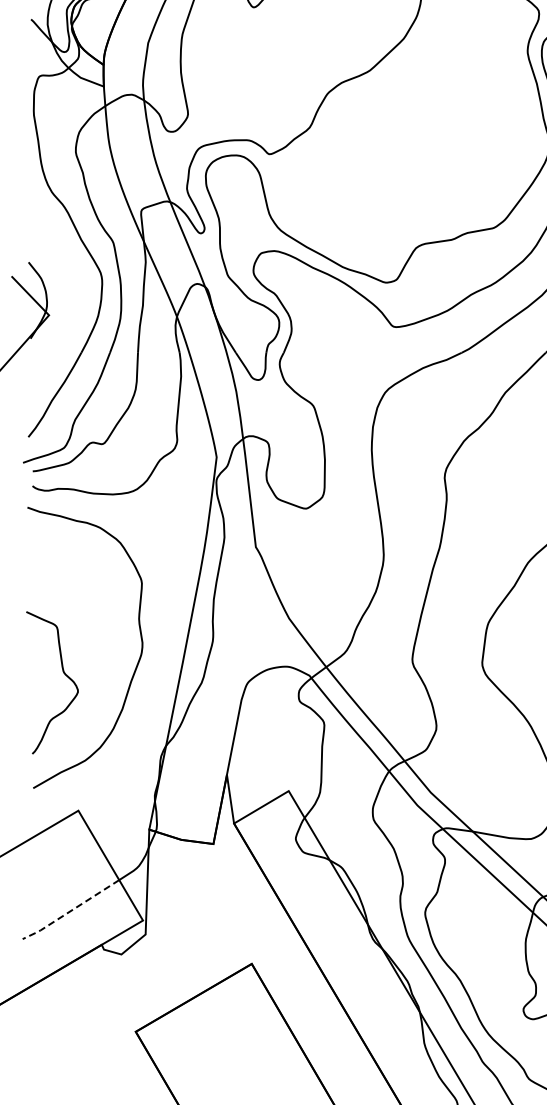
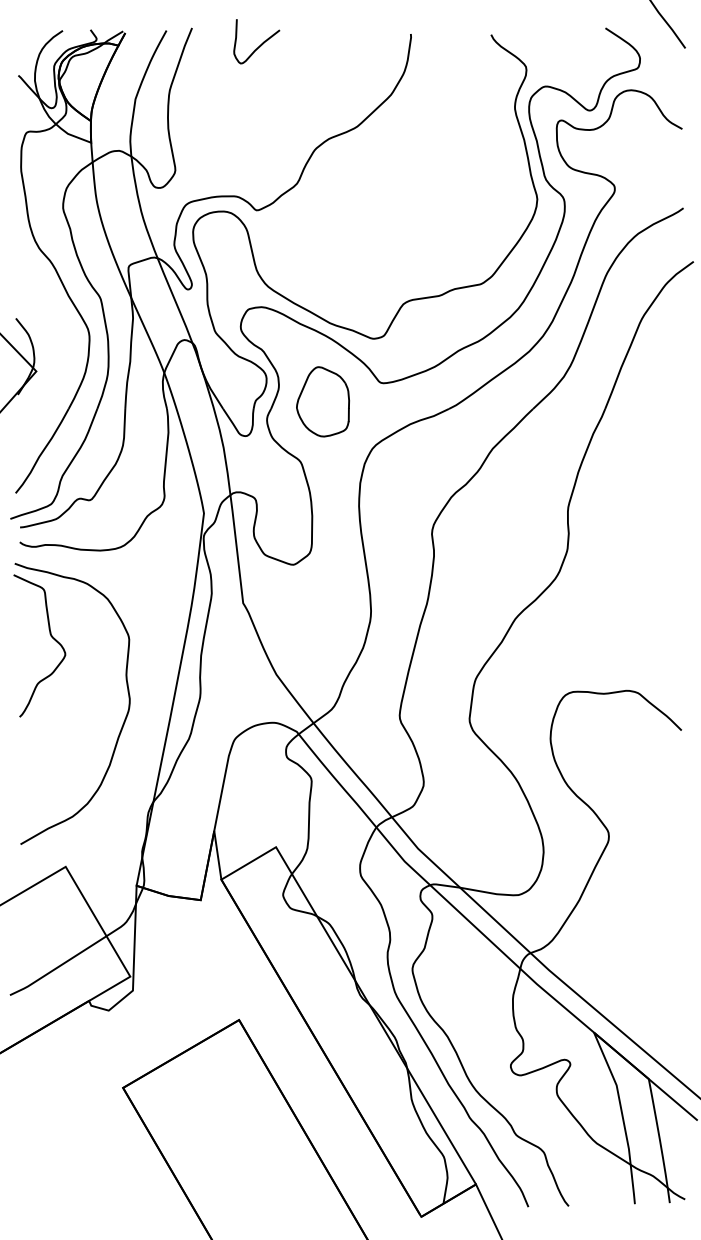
part: (335, 345) -> (322, 401), added
curve: (63, 673) -> (50, 636), moved
line: (70, 911) -> (57, 967), dashed -> solid

